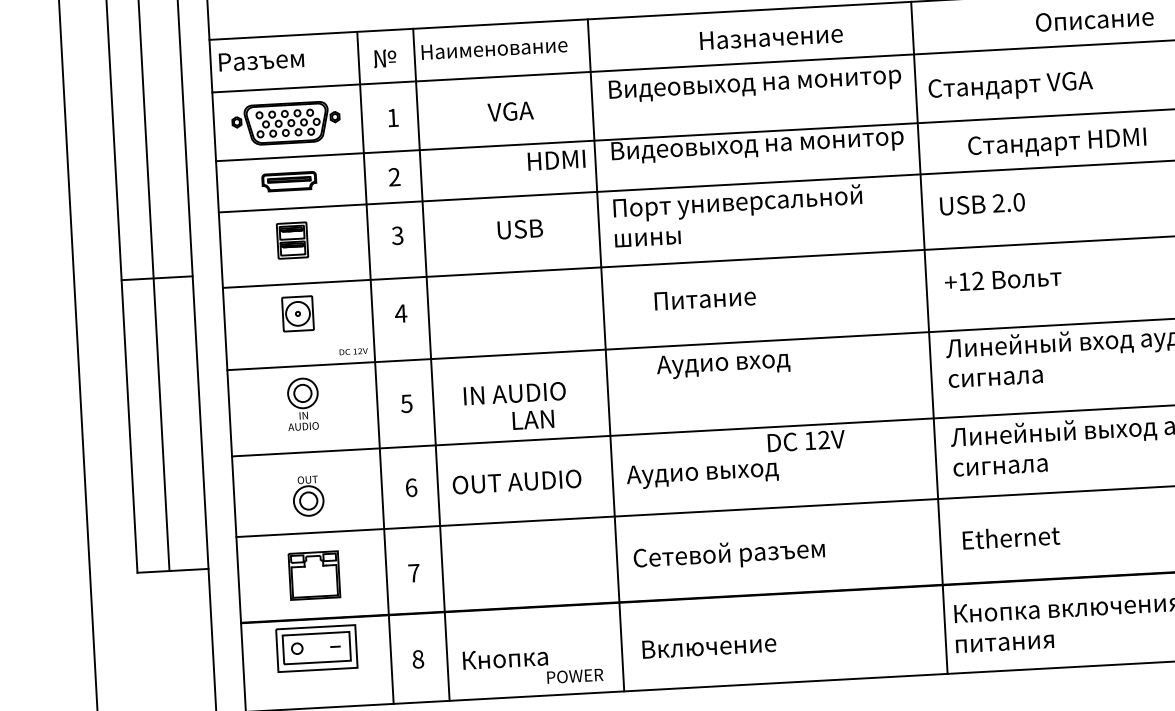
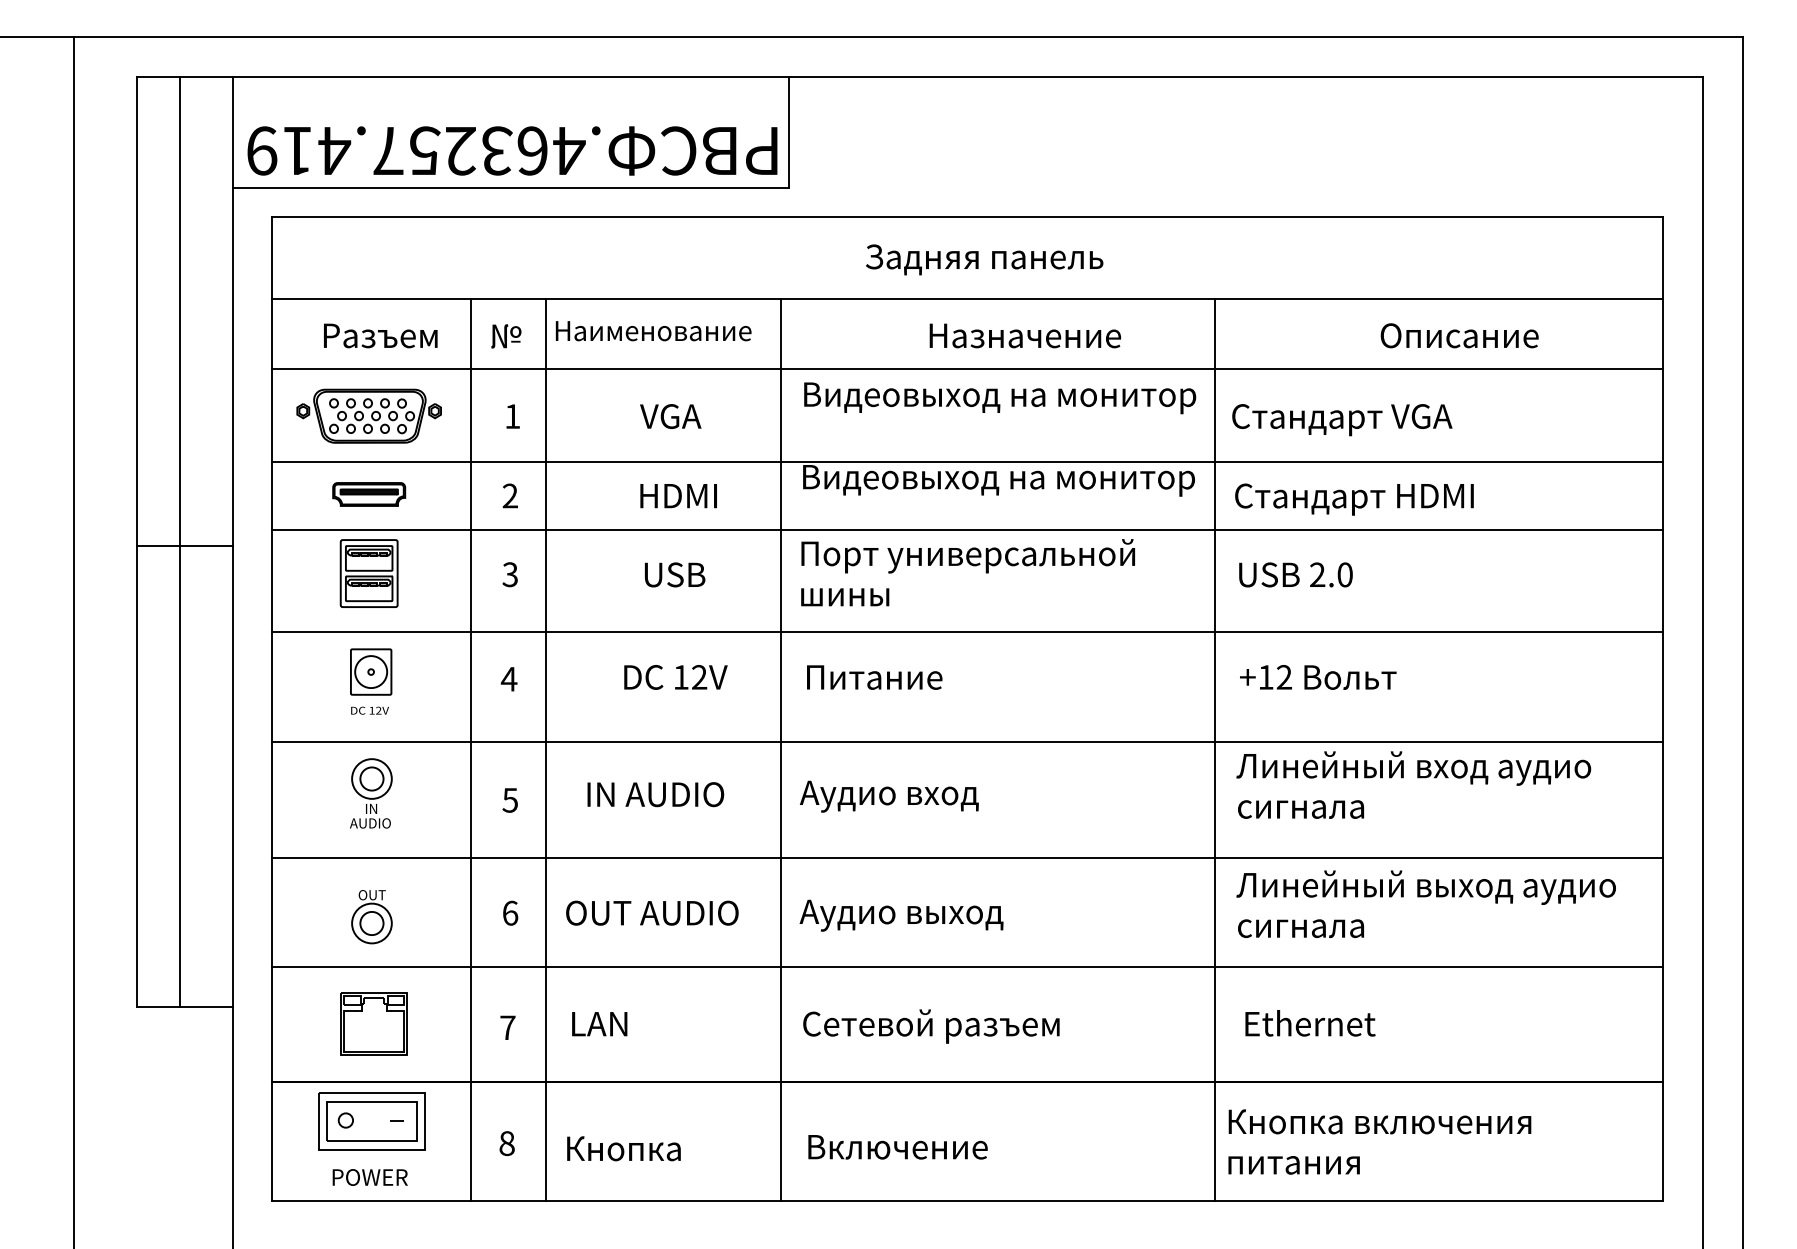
text: (261, 60) -> (380, 335), moved
text: (1057, 143) -> (1354, 499), moved
text: (556, 160) -> (678, 496), moved
part: (292, 240) -> (368, 573), size x1.43
line: (156, 278) -> (184, 546), moved
text: (705, 298) -> (874, 677), moved
text: (353, 351) -> (369, 710), moved
text: (723, 364) -> (889, 796), moved
text: (533, 420) -> (599, 1024), moved
text: (806, 441) -> (675, 677), moved
text: (574, 676) -> (369, 1177), moved

